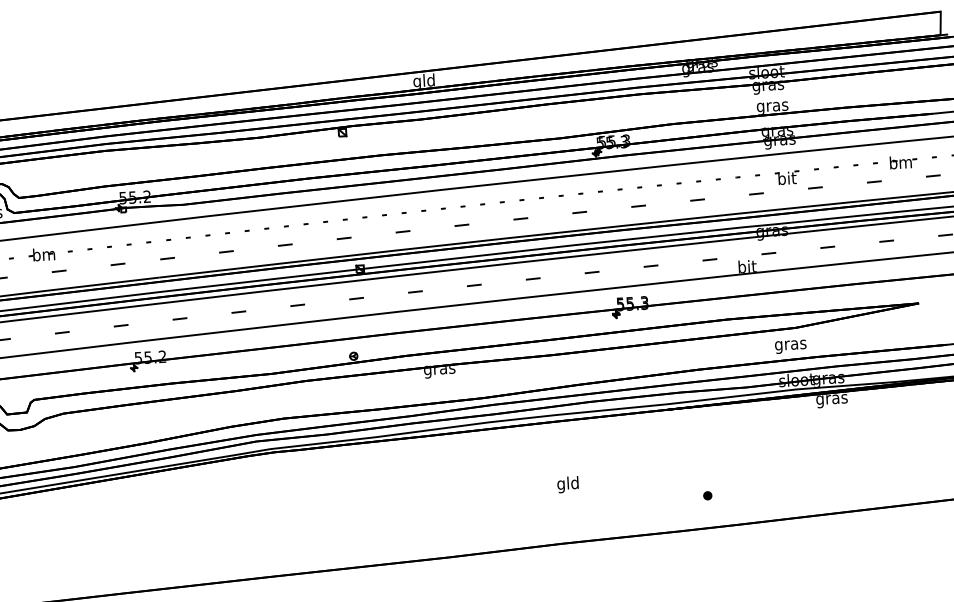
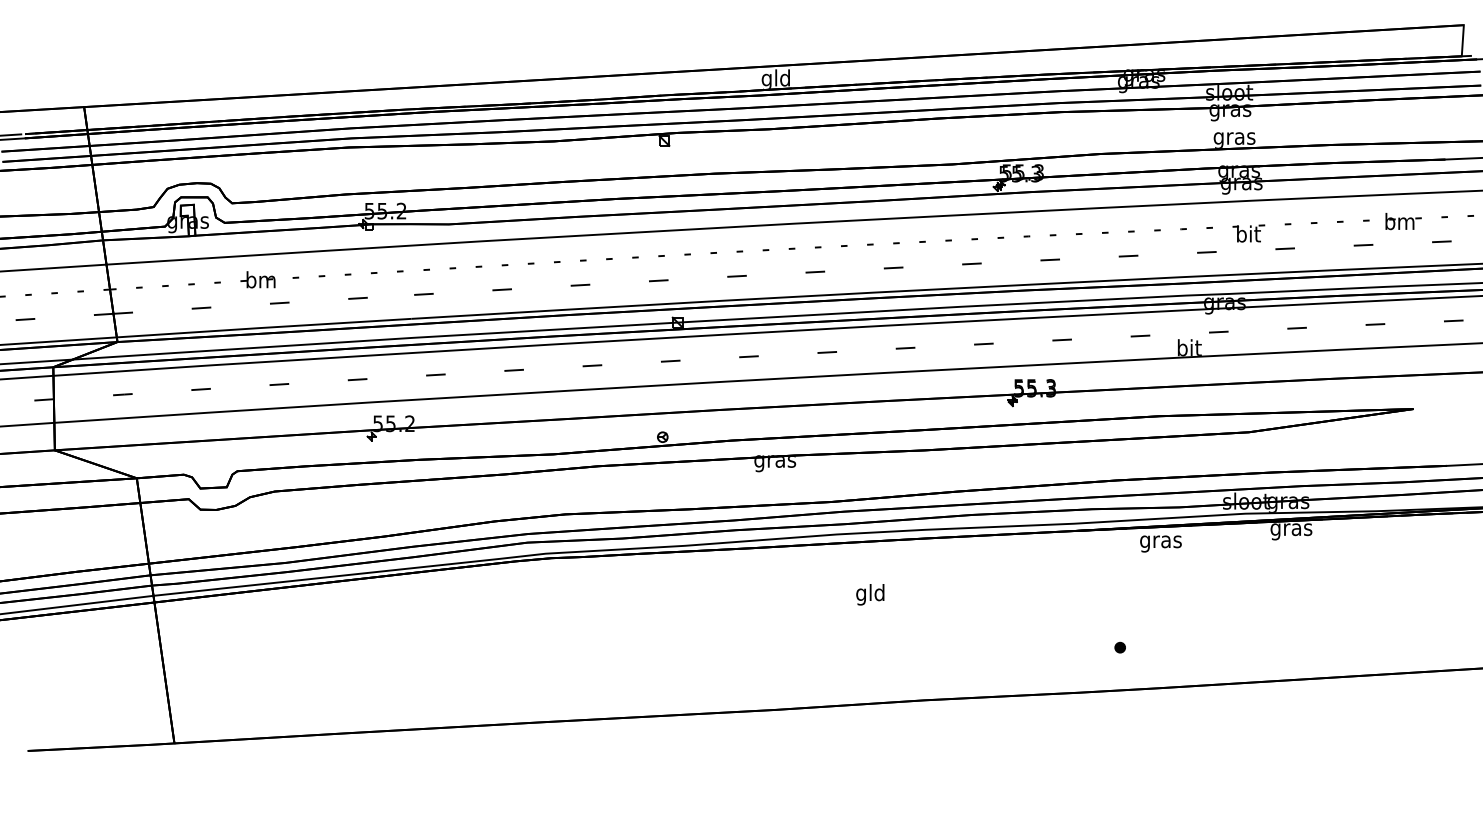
text: (790, 346) -> (1160, 543), moved
text: (568, 484) -> (870, 594), moved

